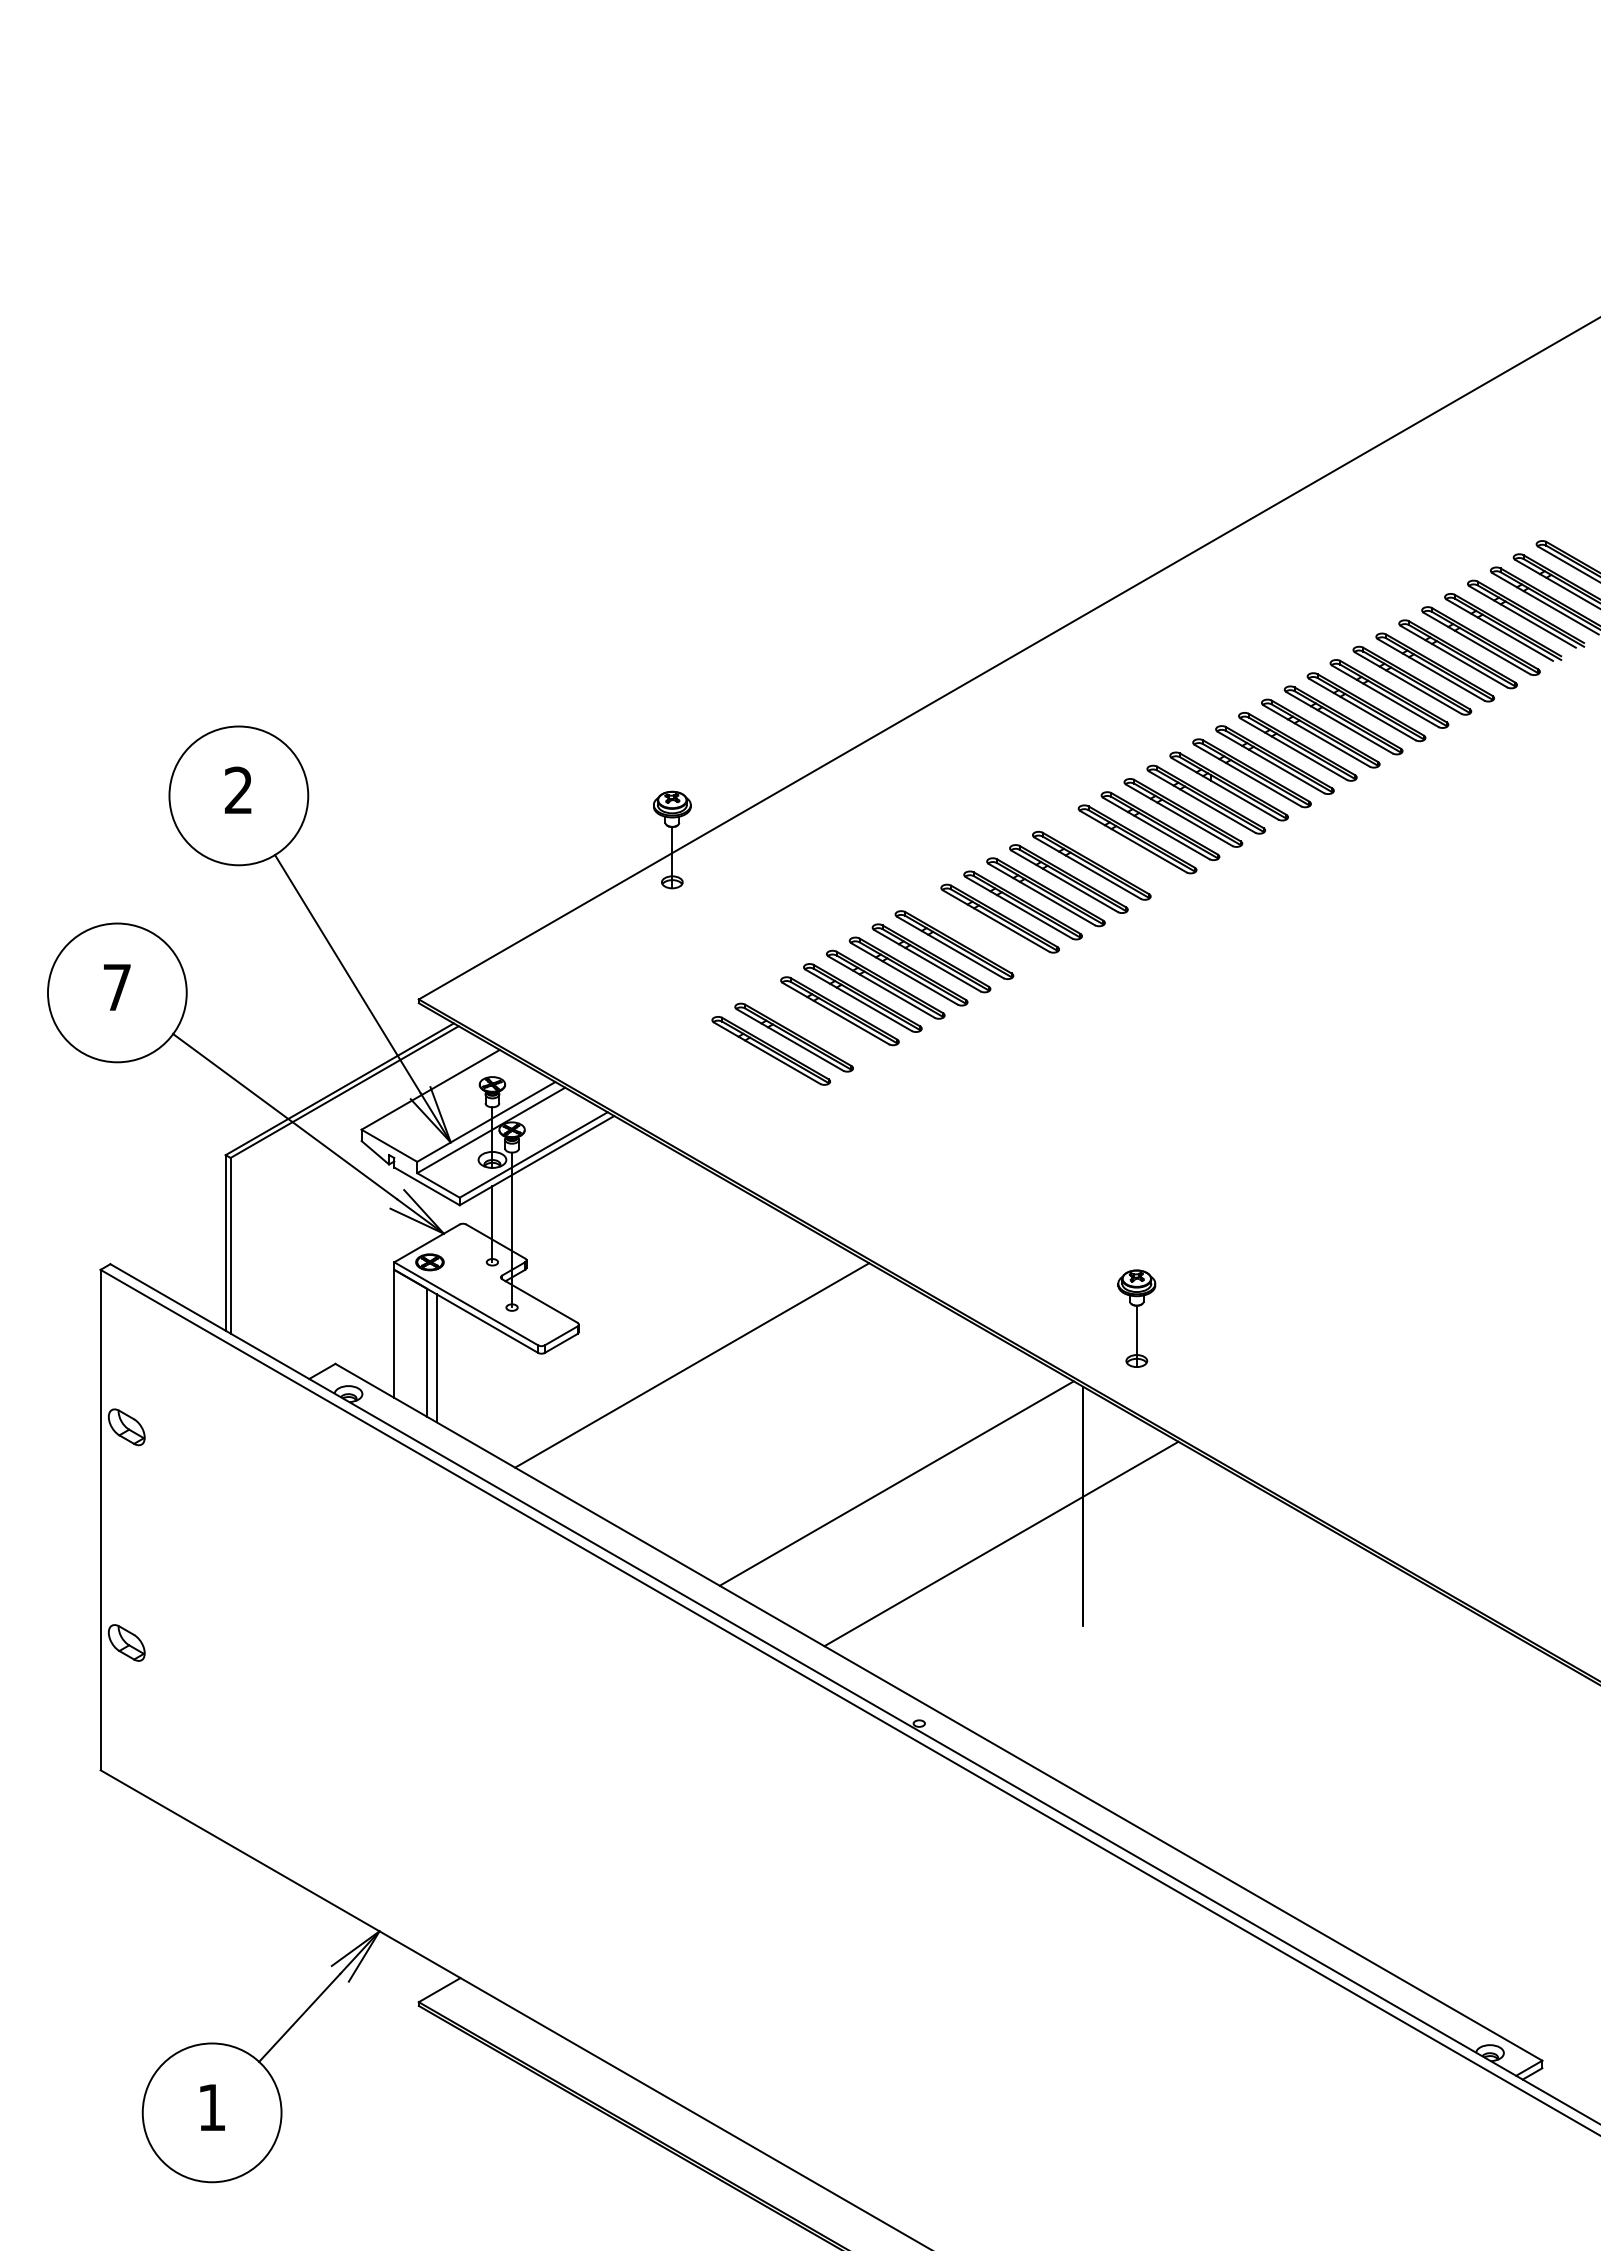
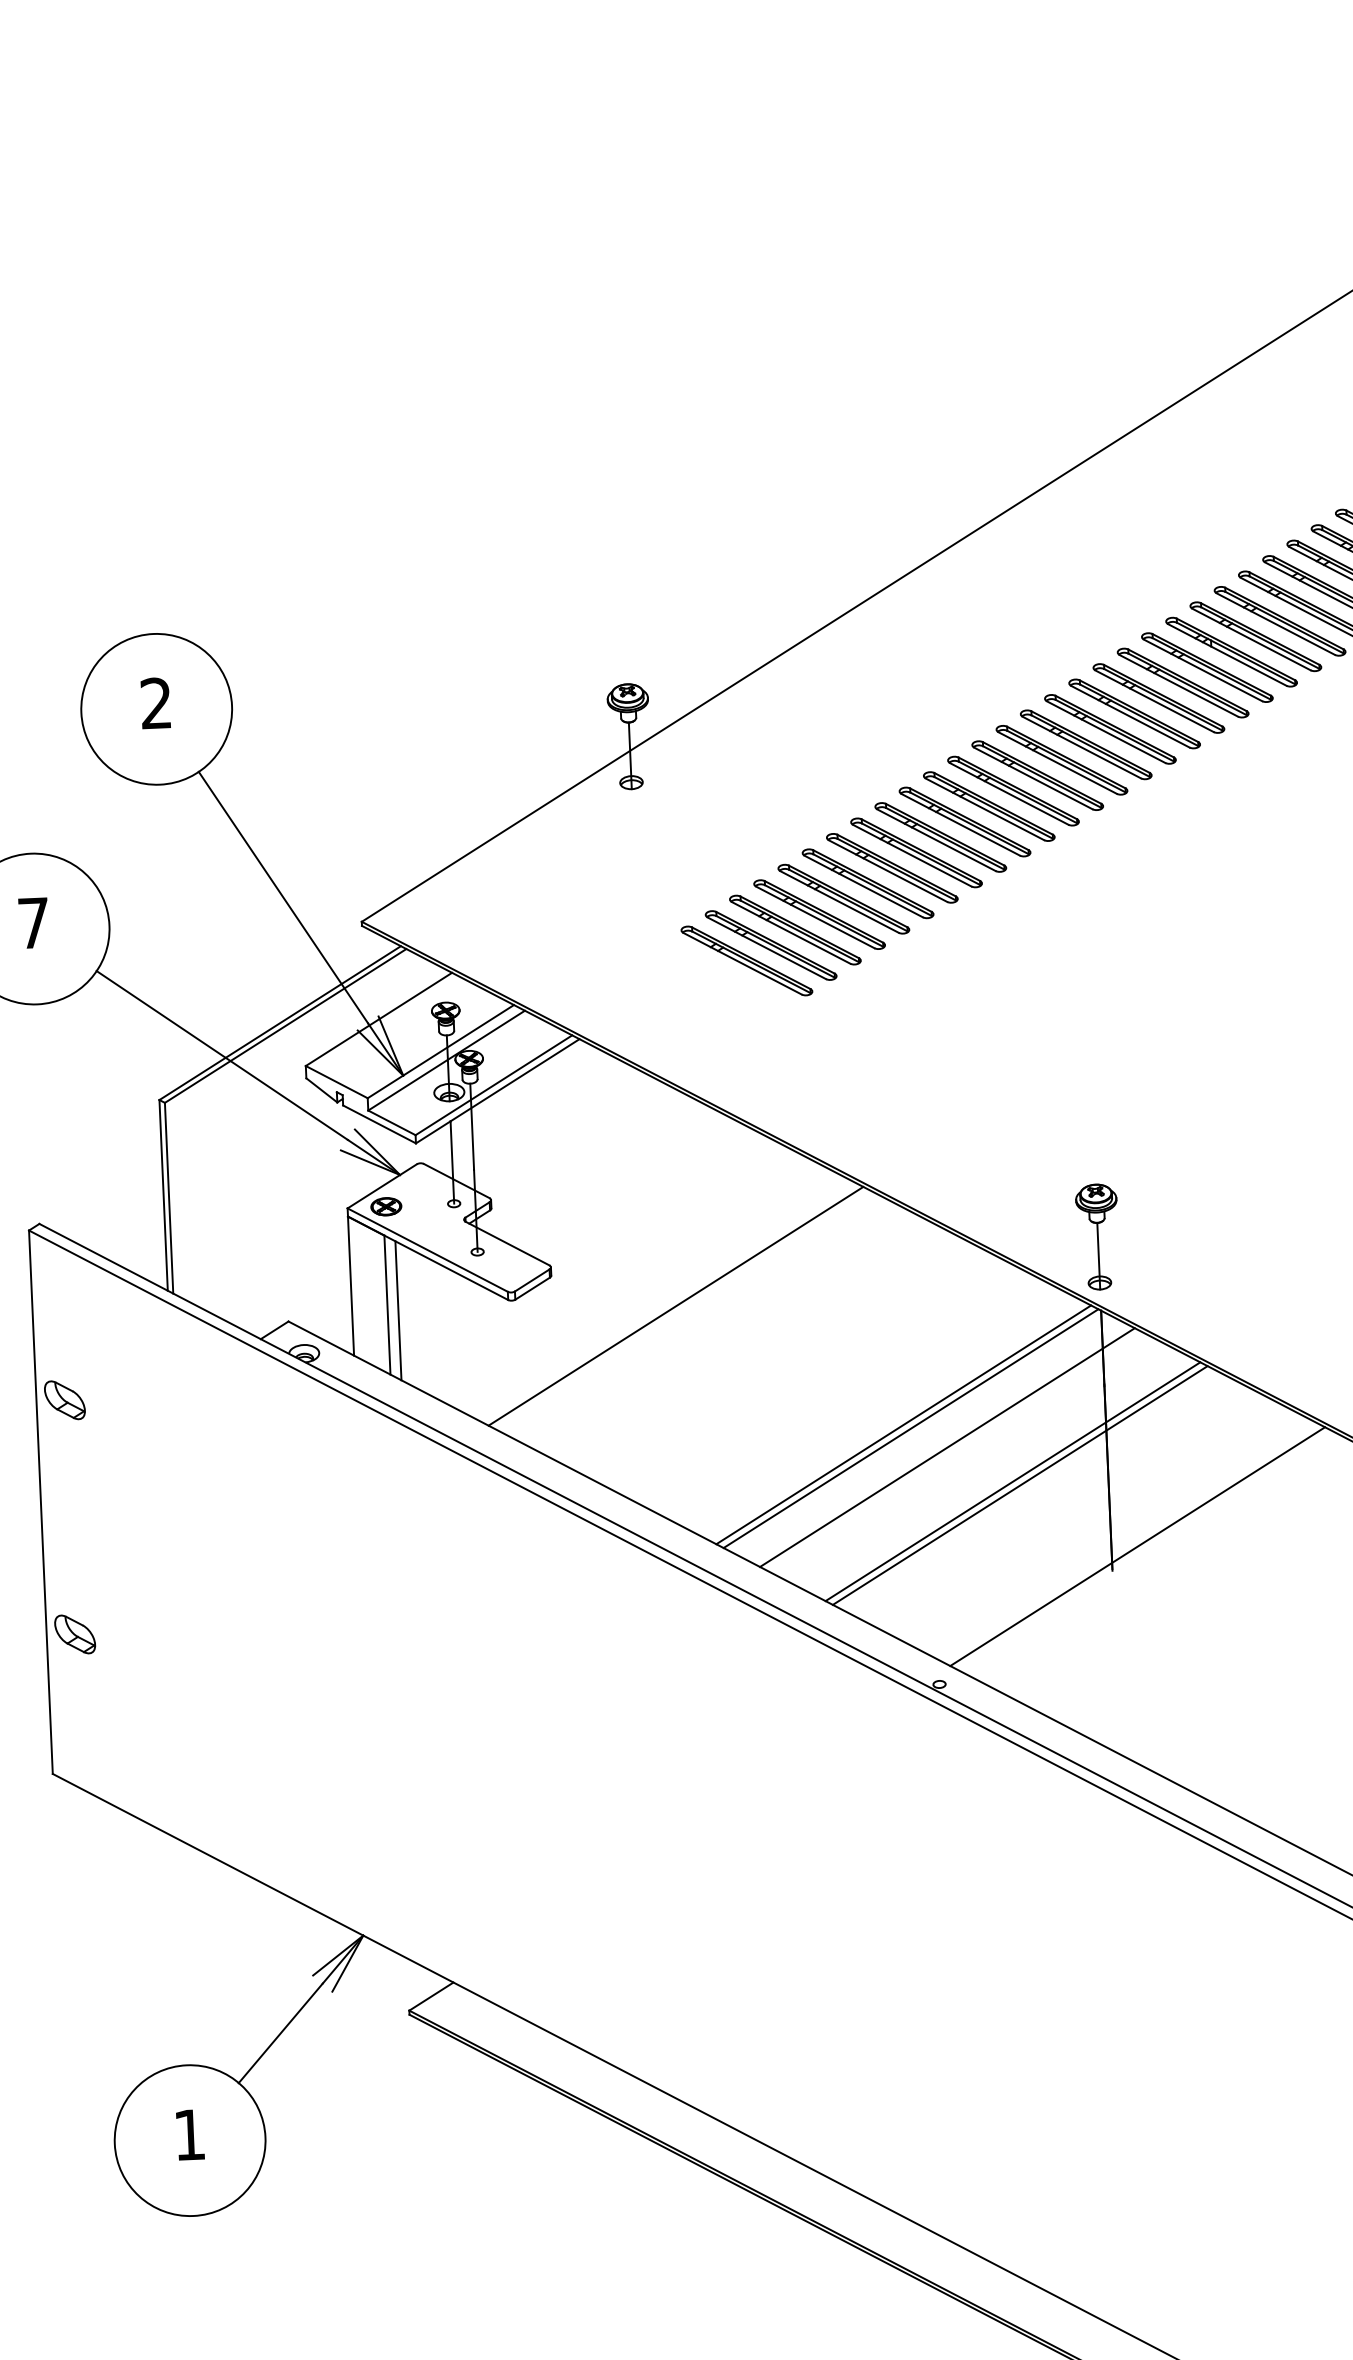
part: (1114, 852) -> (1110, 729), added
part: (977, 931) -> (965, 821), added
part: (816, 1024) -> (794, 930), added
part: (1136, 1318) -> (1097, 1236), moved
line: (903, 1487) -> (911, 1428), added
line: (936, 1506) -> (947, 1447), added
line: (994, 1540) -> (1012, 1482), added
line: (1106, 1604) -> (1137, 1546), added

